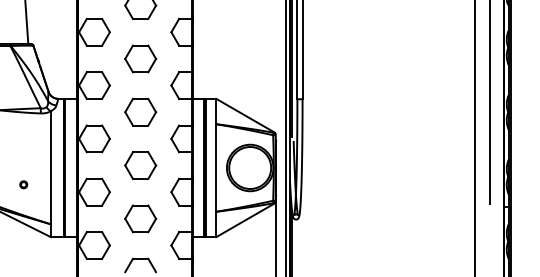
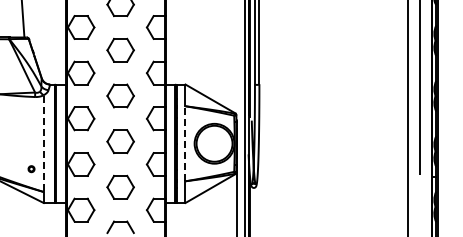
line: (216, 167) -> (185, 143), solid -> dashed
line: (50, 168) -> (43, 144), solid -> dashed
part: (23, 185) -> (31, 169), moved

